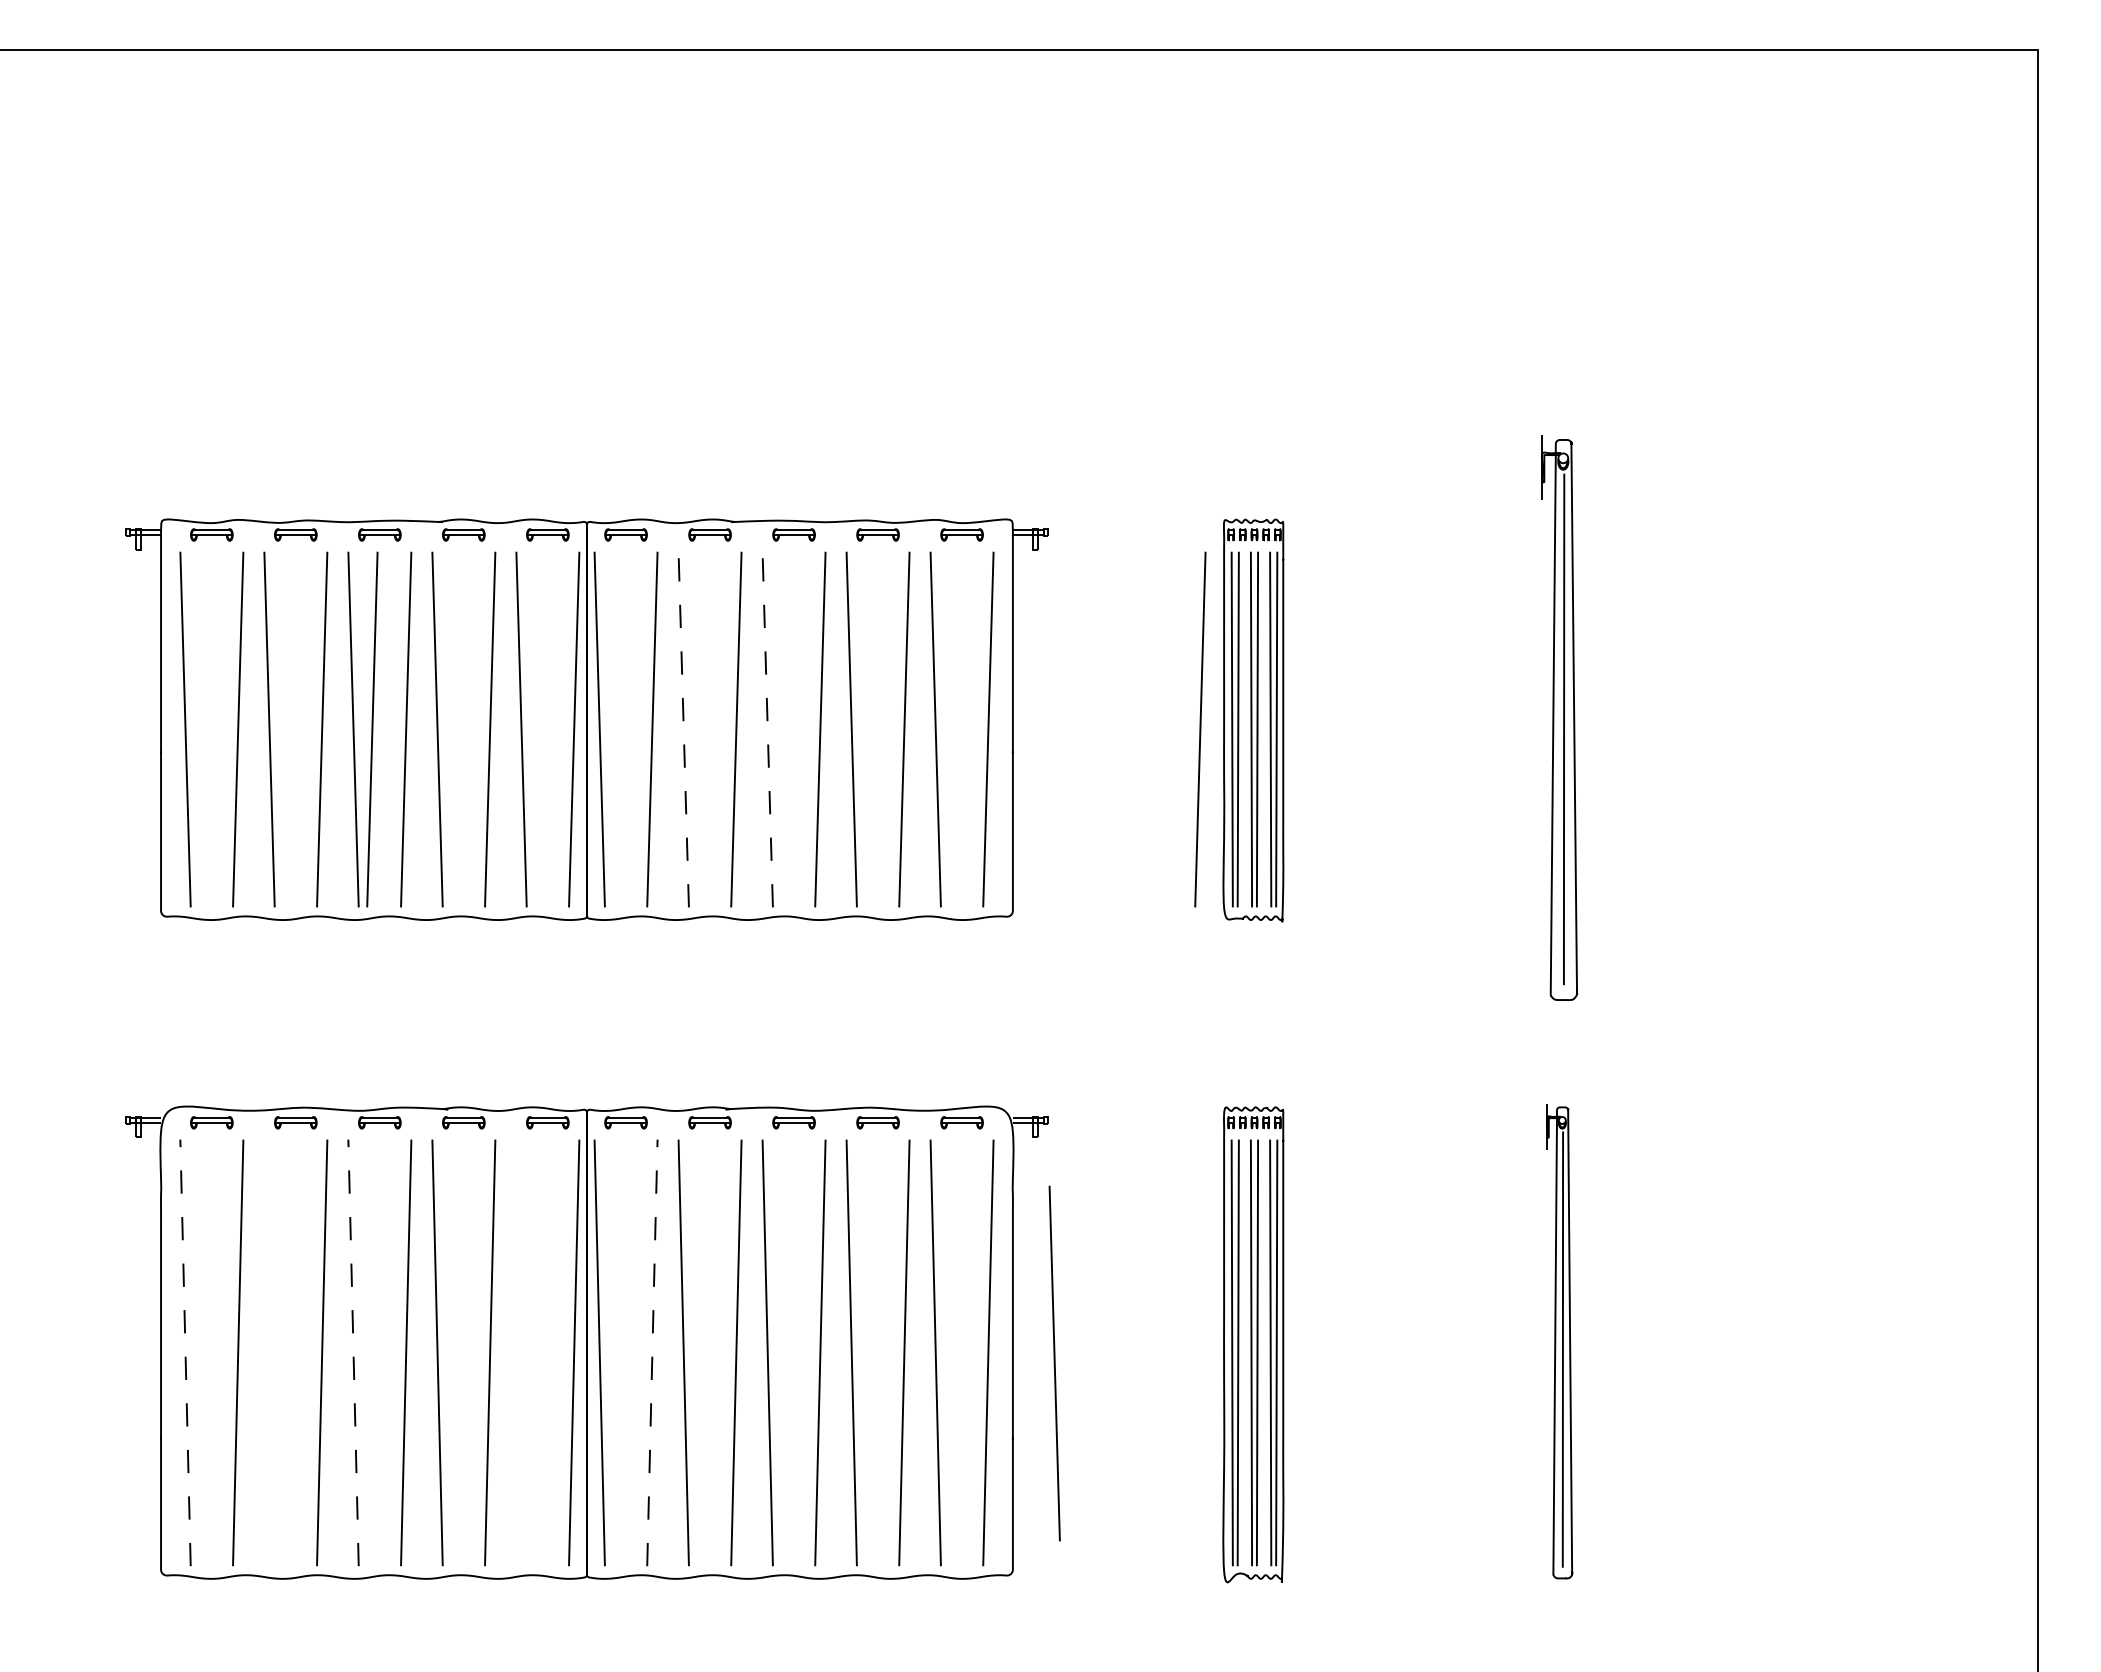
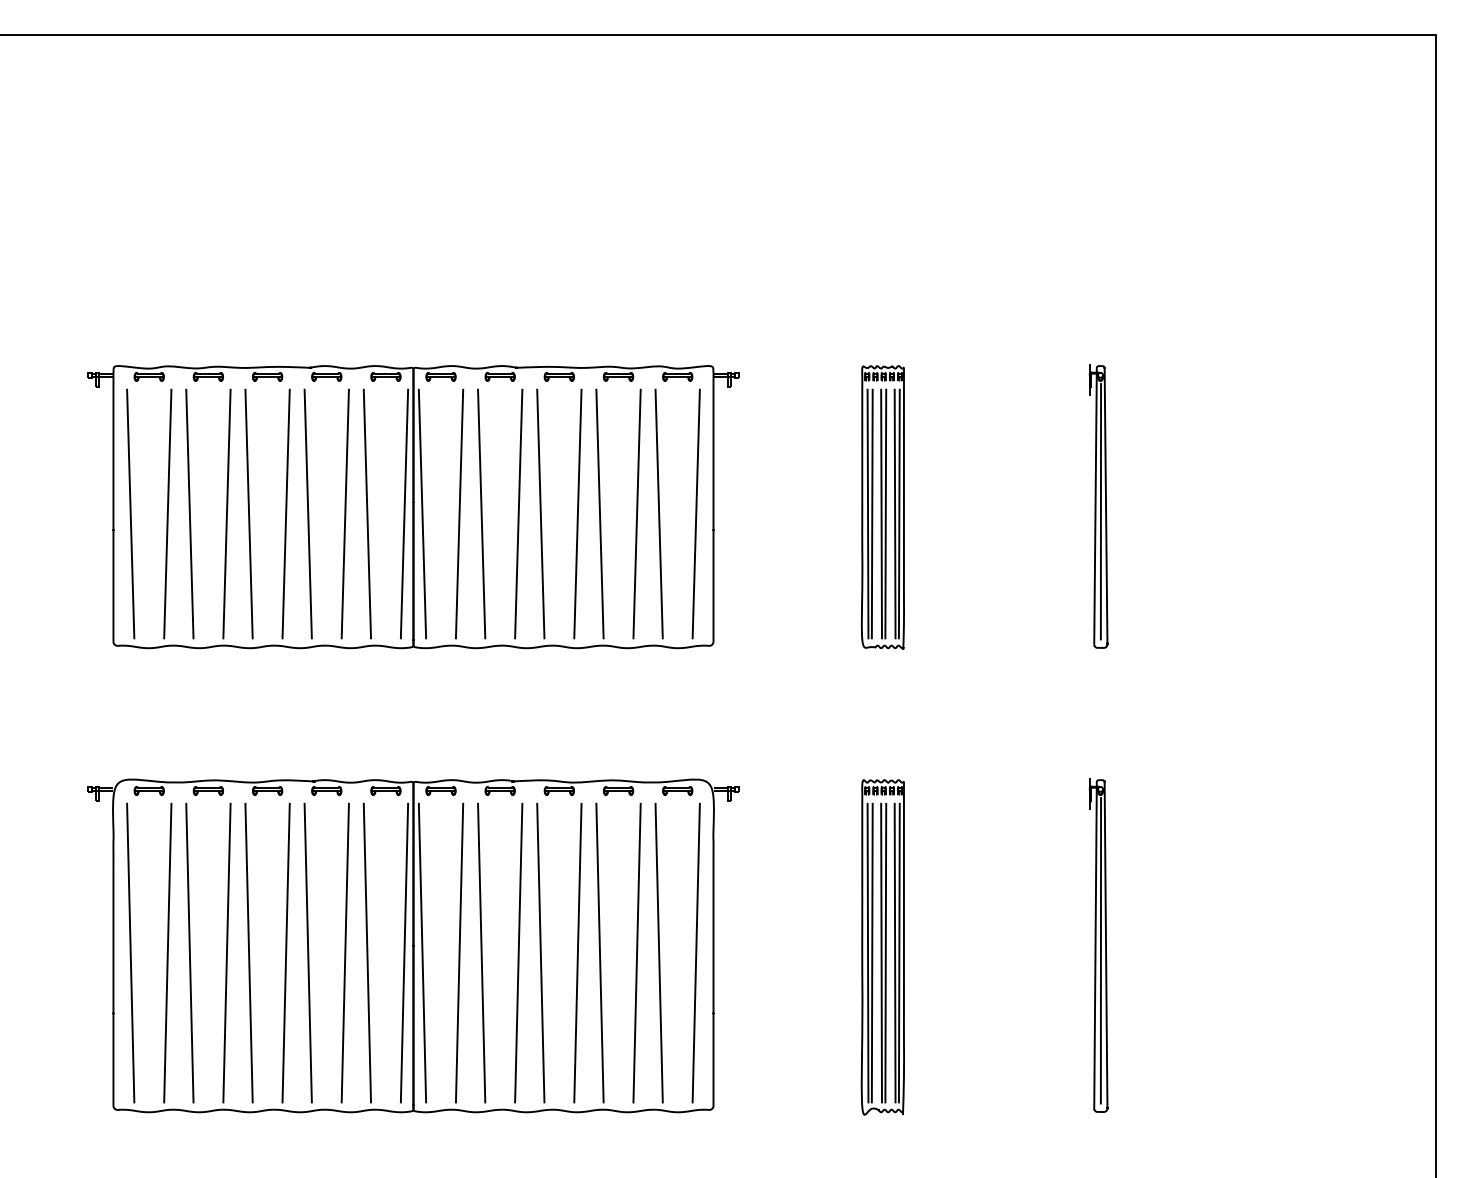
part: (1559, 718) -> (1098, 506), size x0.71
line: (372, 729) -> (262, 513), removed
line: (683, 729) -> (481, 513), dashed -> solid
line: (767, 729) -> (540, 513), dashed -> solid
line: (1200, 729) -> (845, 513), removed
line: (185, 1352) -> (130, 952), dashed -> solid
line: (269, 1352) -> (189, 952), added
line: (353, 1352) -> (249, 952), dashed -> solid
line: (521, 1352) -> (367, 952), added
line: (652, 1352) -> (459, 952), dashed -> solid
line: (1054, 1363) -> (742, 960), removed

